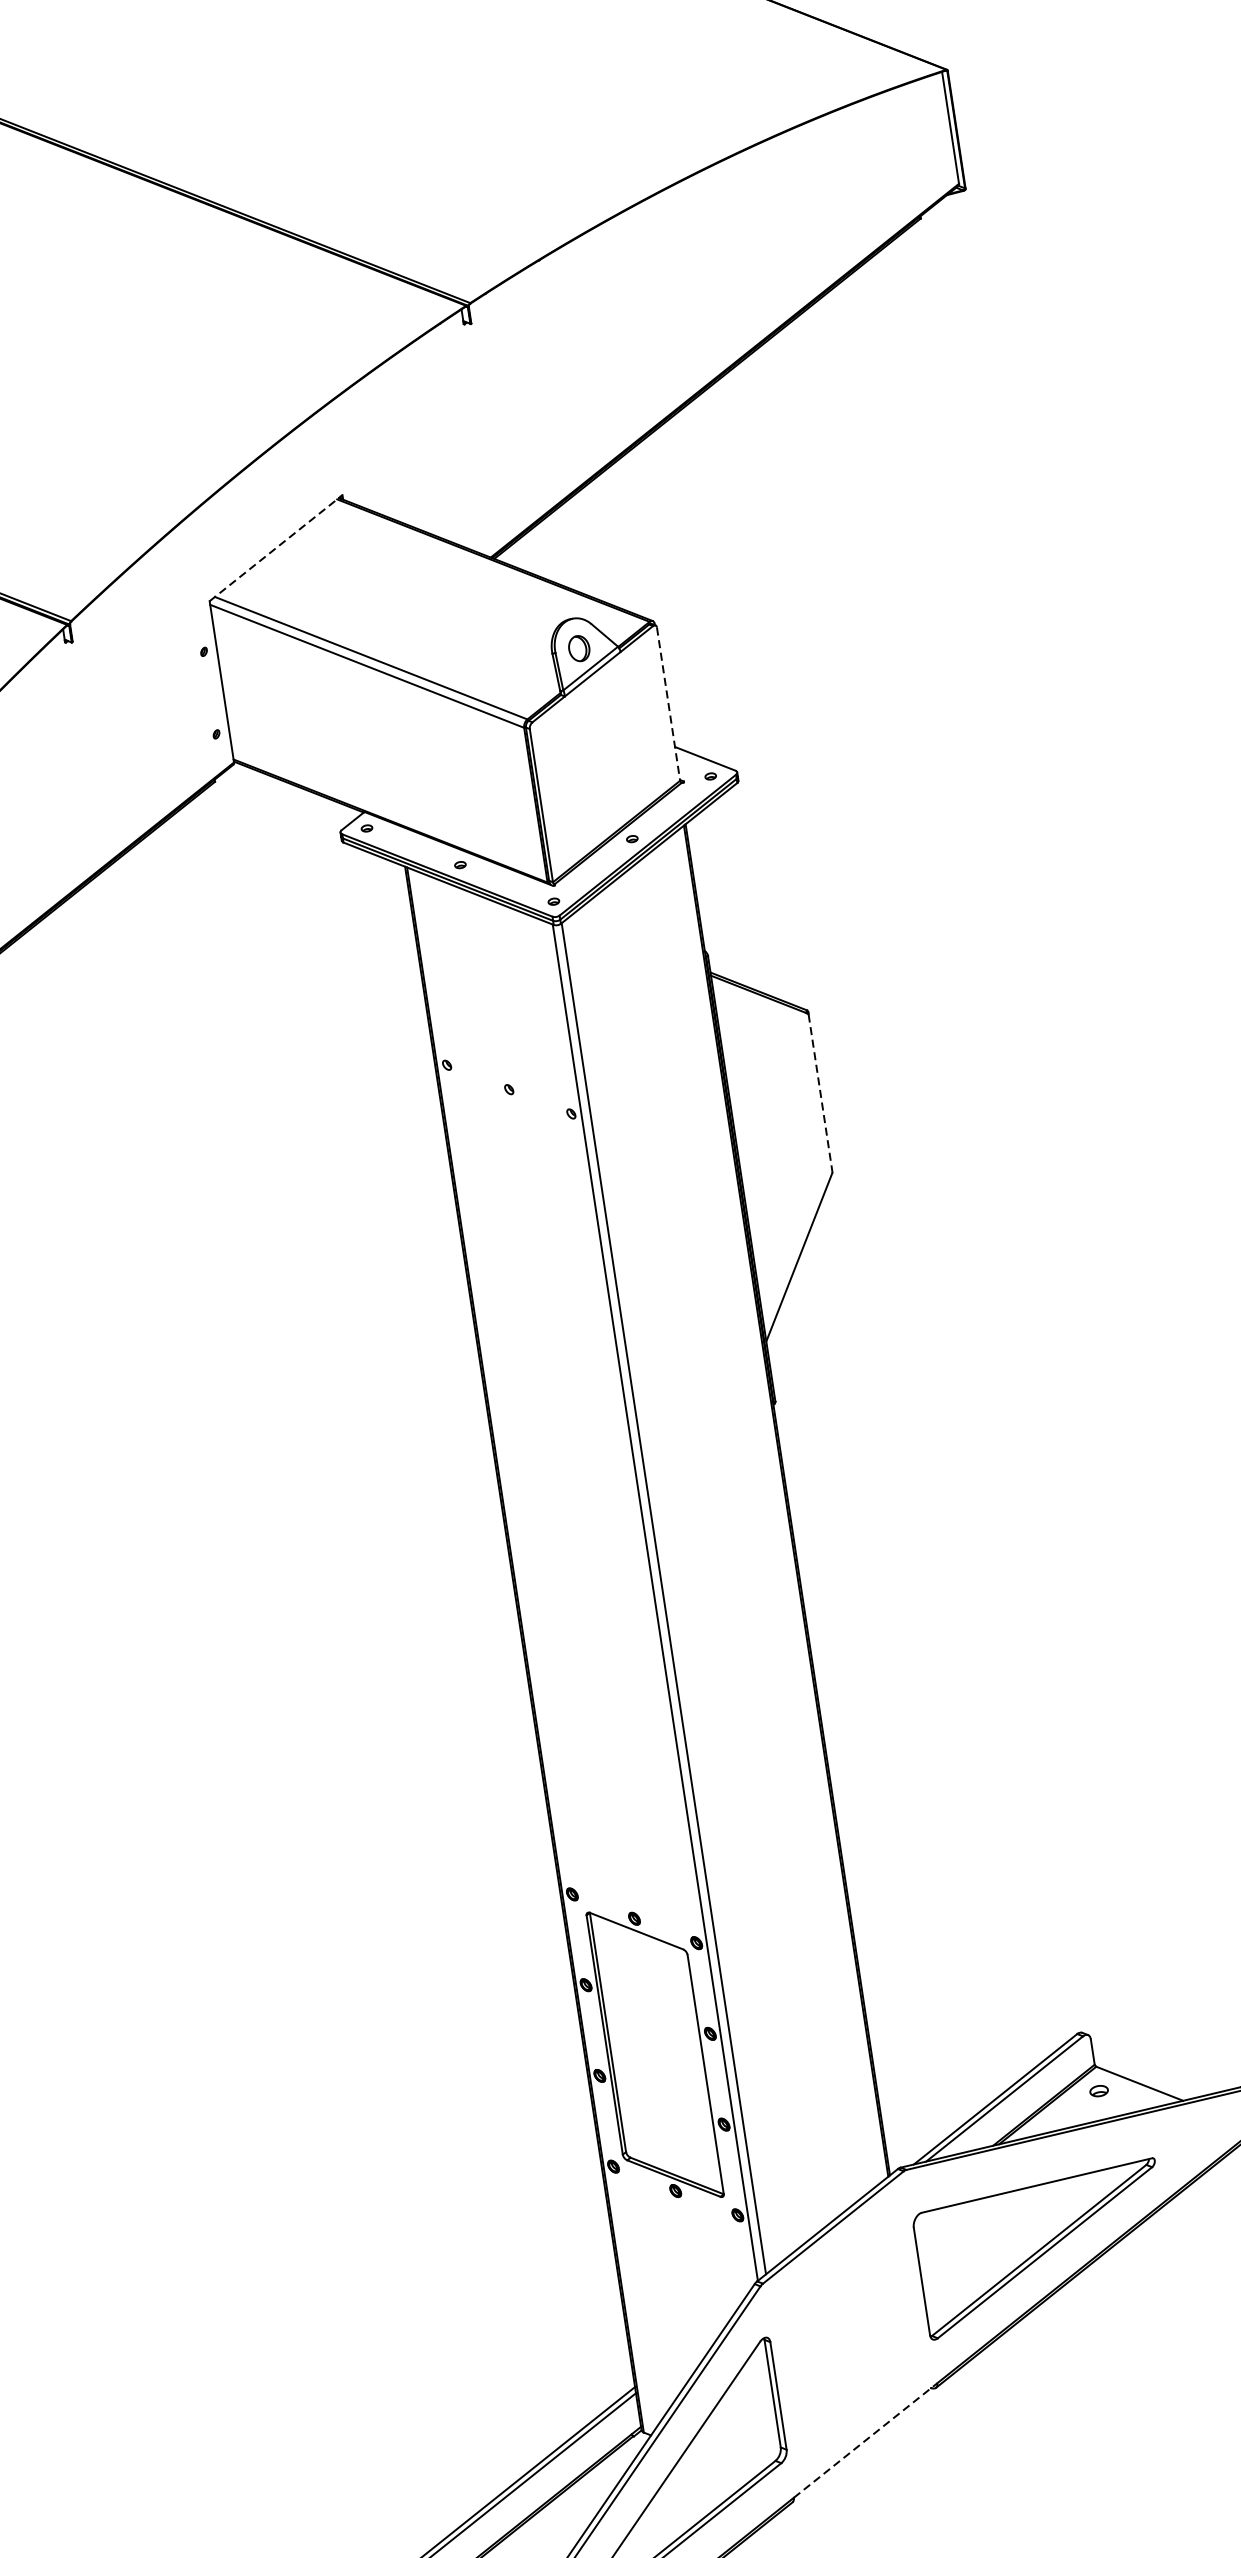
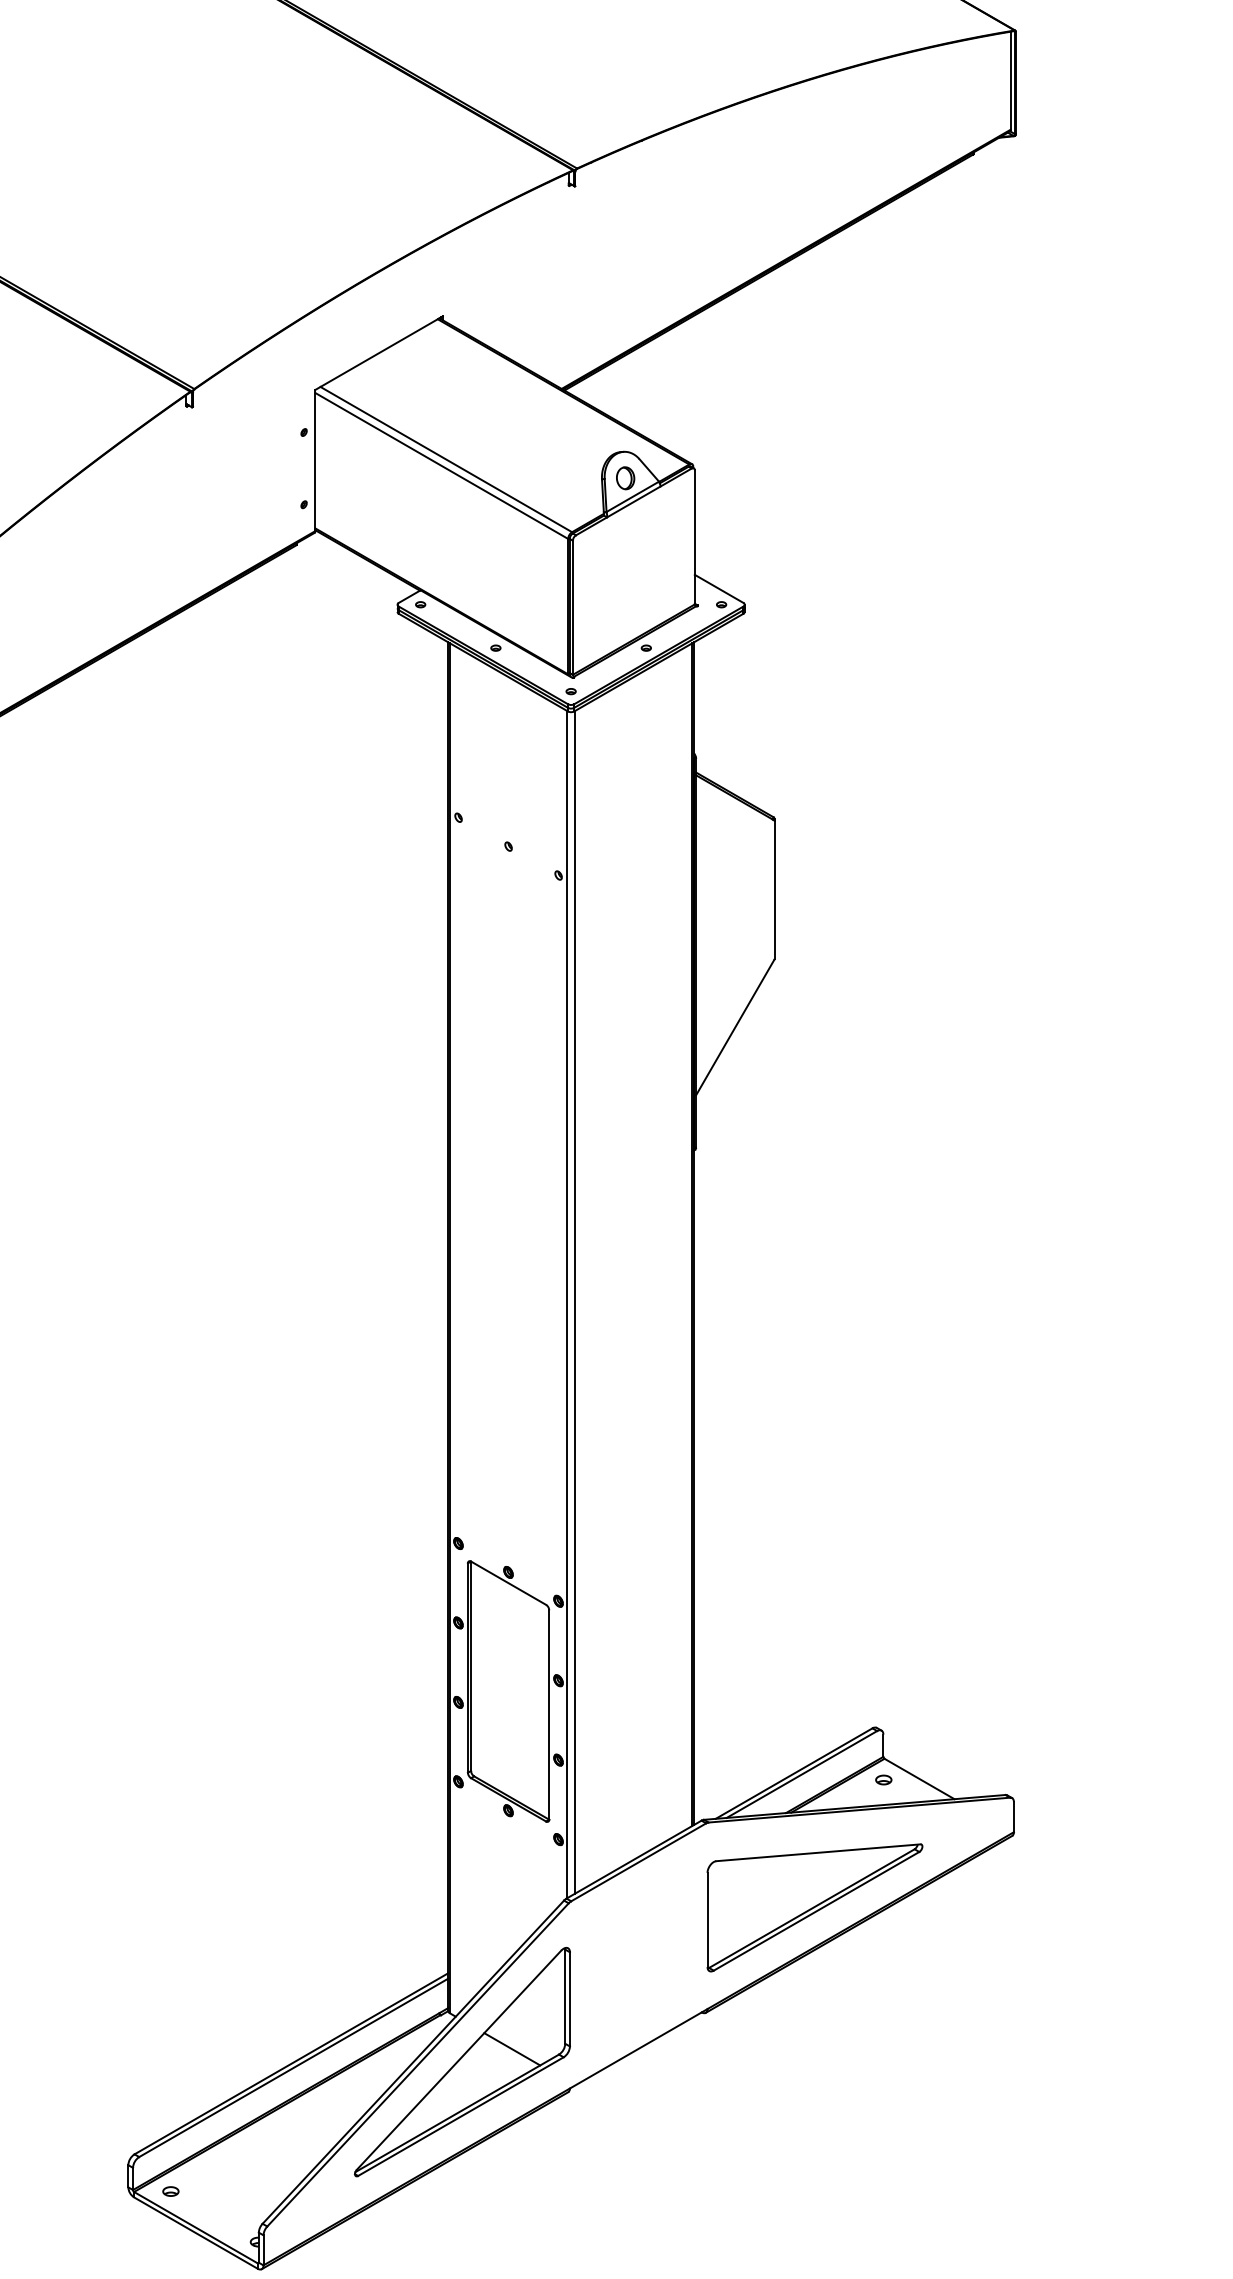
line: (276, 548) -> (379, 353), dashed -> solid
line: (668, 704) -> (694, 537), dashed -> solid
line: (820, 1093) -> (774, 890), dashed -> solid
line: (866, 2440) -> (639, 2048), dashed -> solid
line: (721, 2463) -> (512, 2049), added

